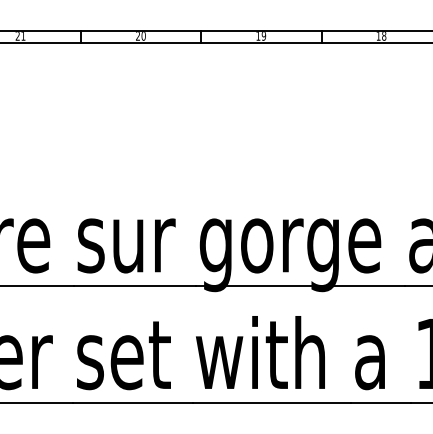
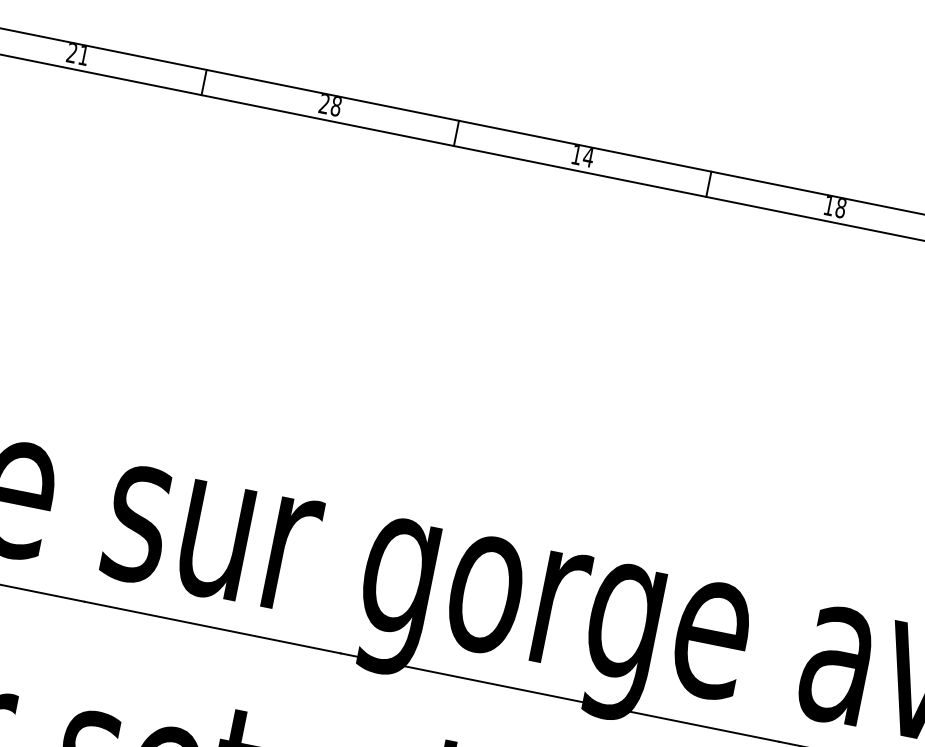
text: (143, 36) -> (335, 107), 20 -> 28
text: (263, 36) -> (587, 157), 19 -> 14

